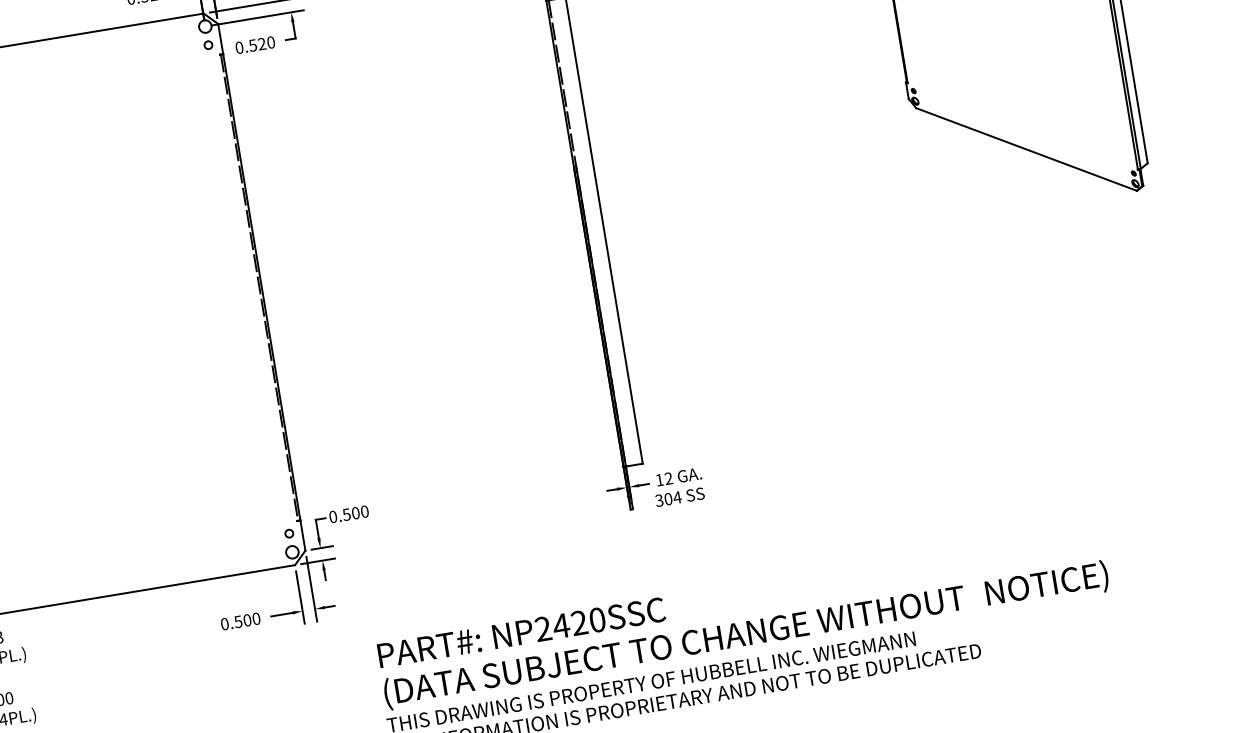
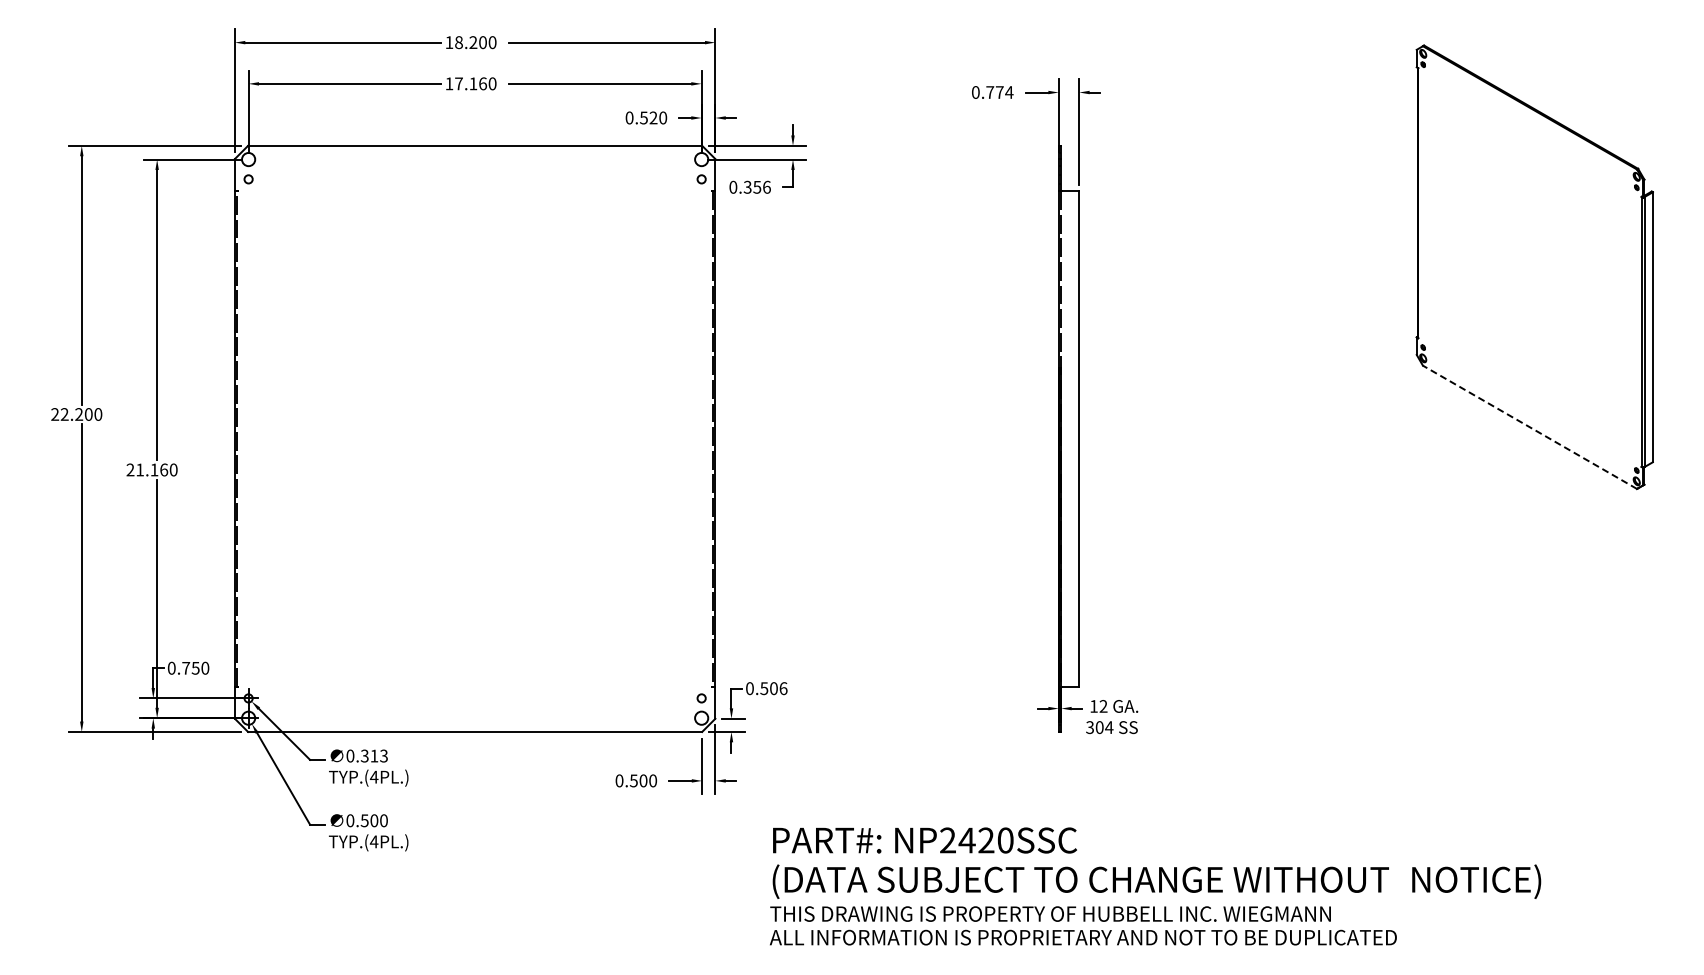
text: (262, 43) -> (757, 186), 0.520 -> 0.356
line: (1026, 149) -> (1529, 427), solid -> dashed
text: (364, 511) -> (783, 688), 0.500 -> 0.506

